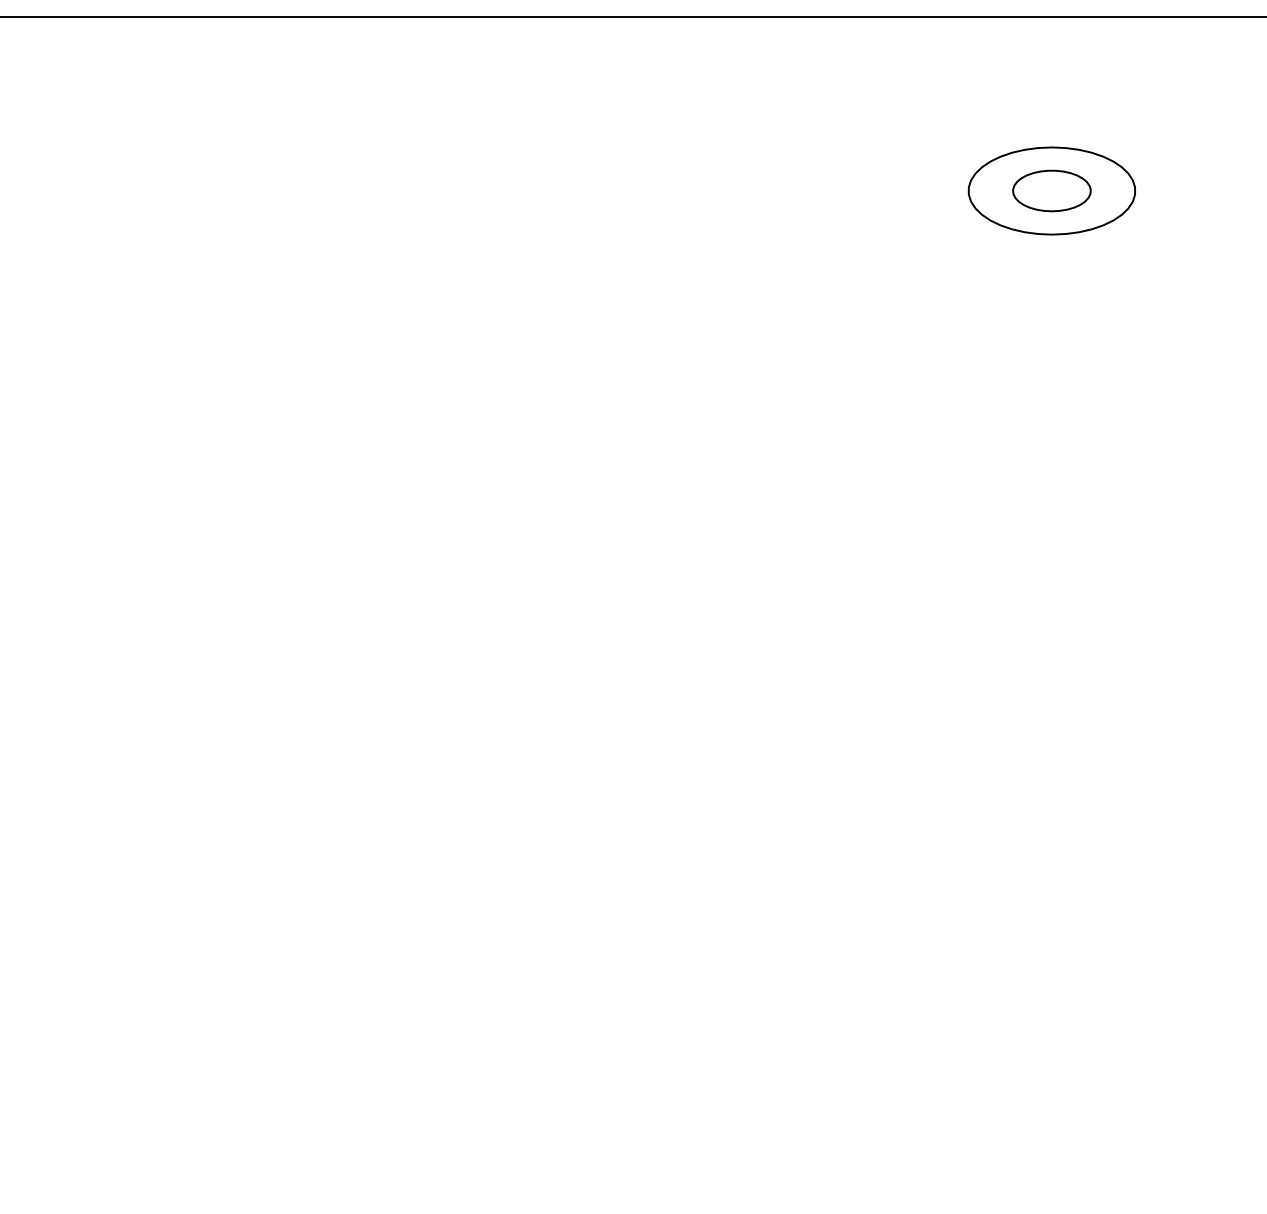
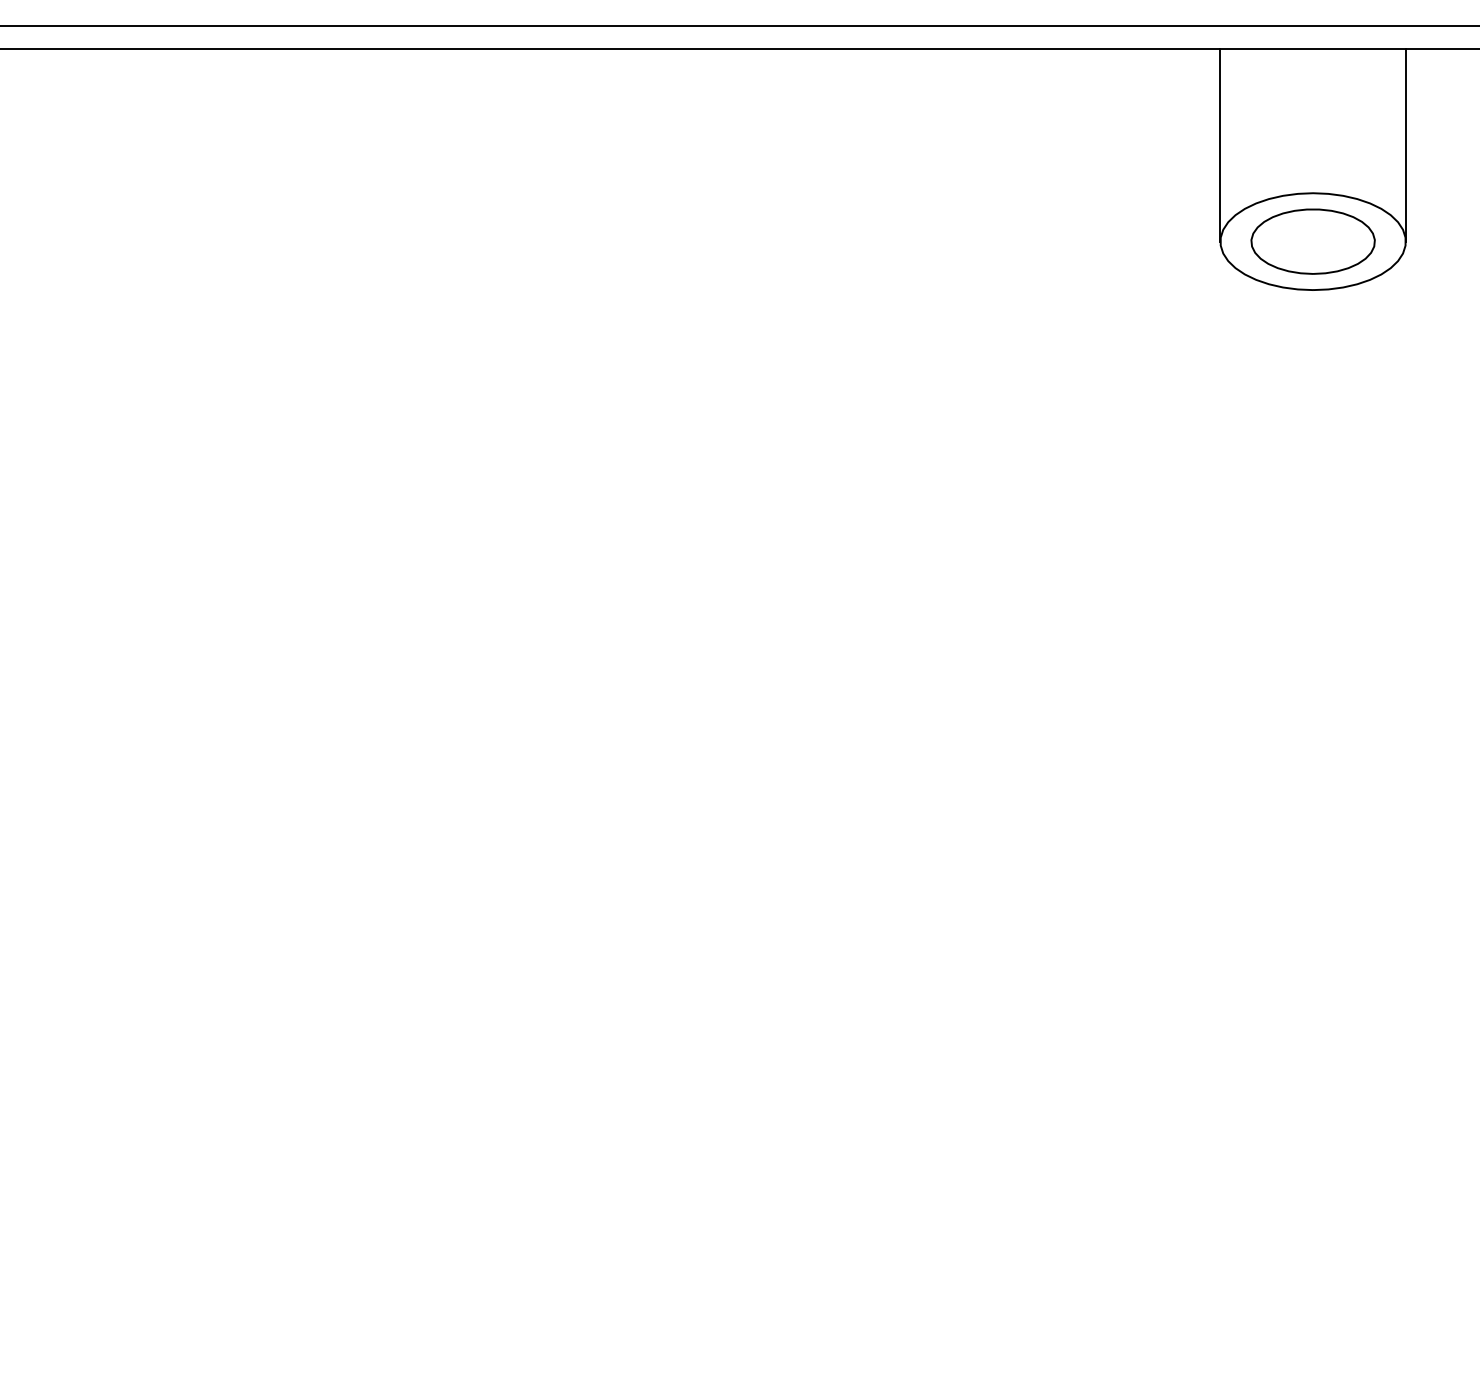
line: (968, 103) -> (1220, 144), added
line: (1135, 103) -> (1405, 144), added
part: (1051, 190) -> (1312, 241), size x1.43

